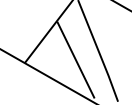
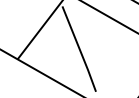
line: (75, 59) -> (60, 56), removed

